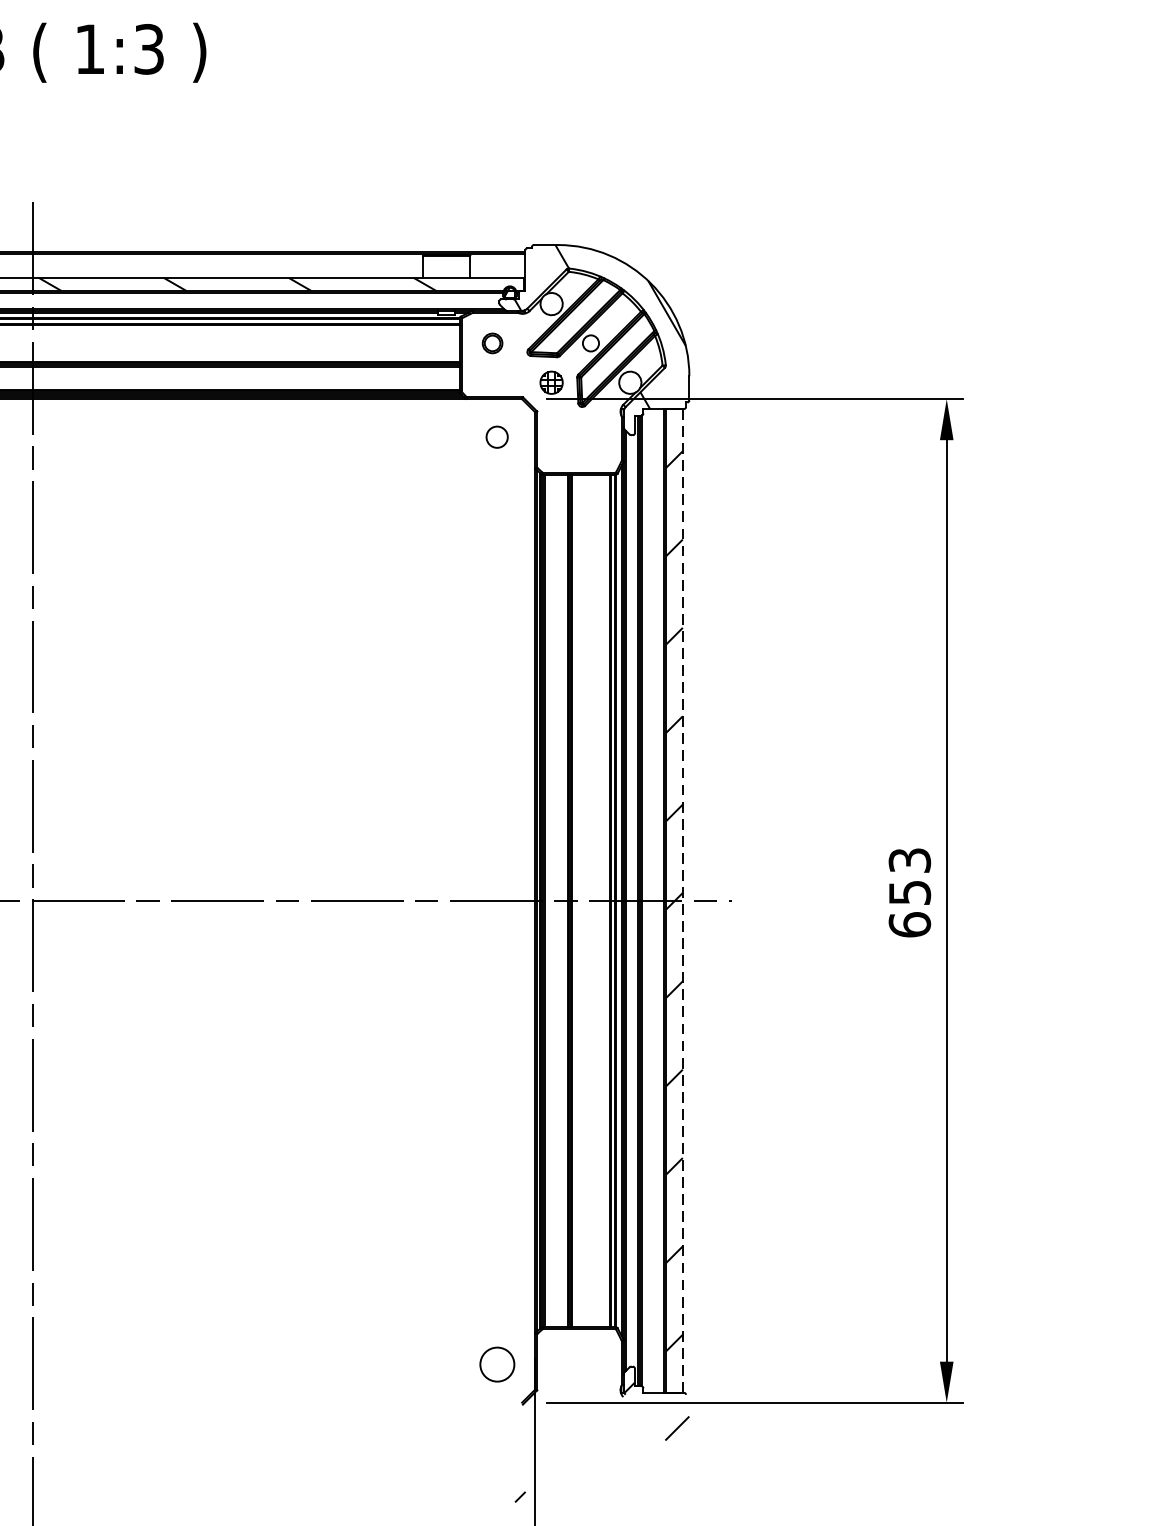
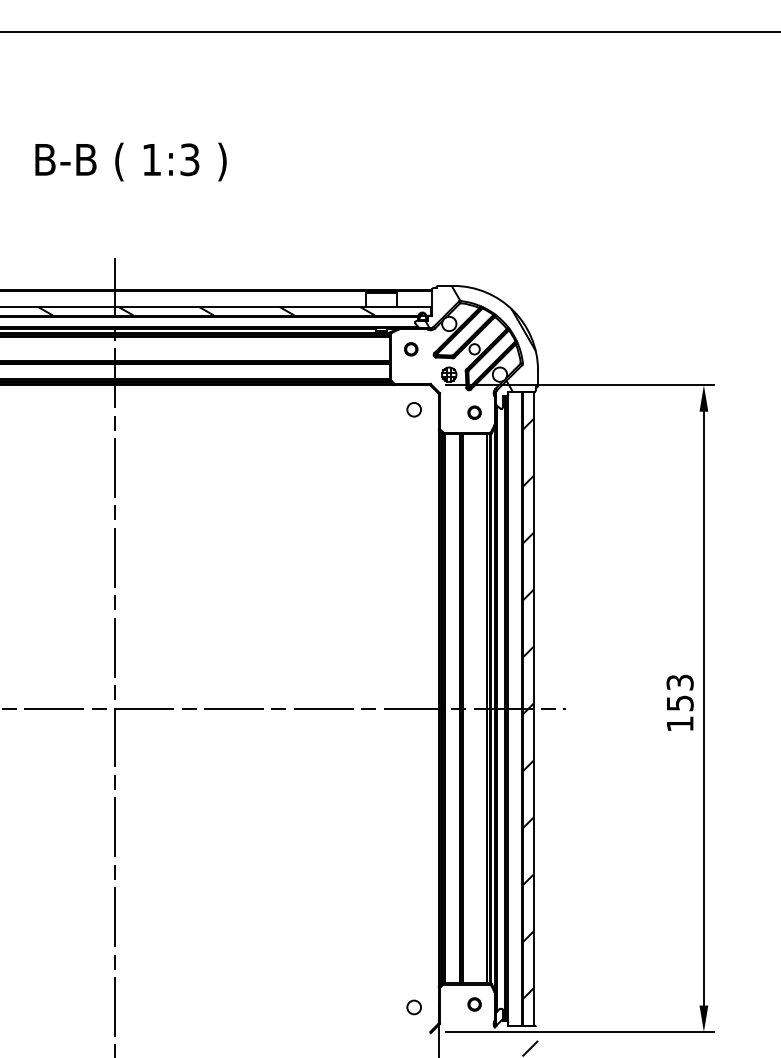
circle: (590, 441) -> (474, 412), added
line: (682, 900) -> (533, 708), dashed -> solid
text: (908, 924) -> (679, 723), 653 -> 153
circle: (590, 1360) -> (474, 1004), added
circle: (496, 1364) -> (413, 1007), size x0.62

